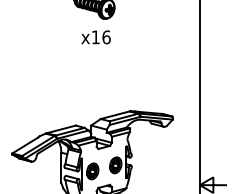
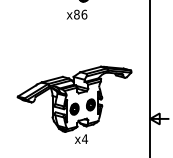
text: (95, 37) -> (76, 14), x16 -> x86

